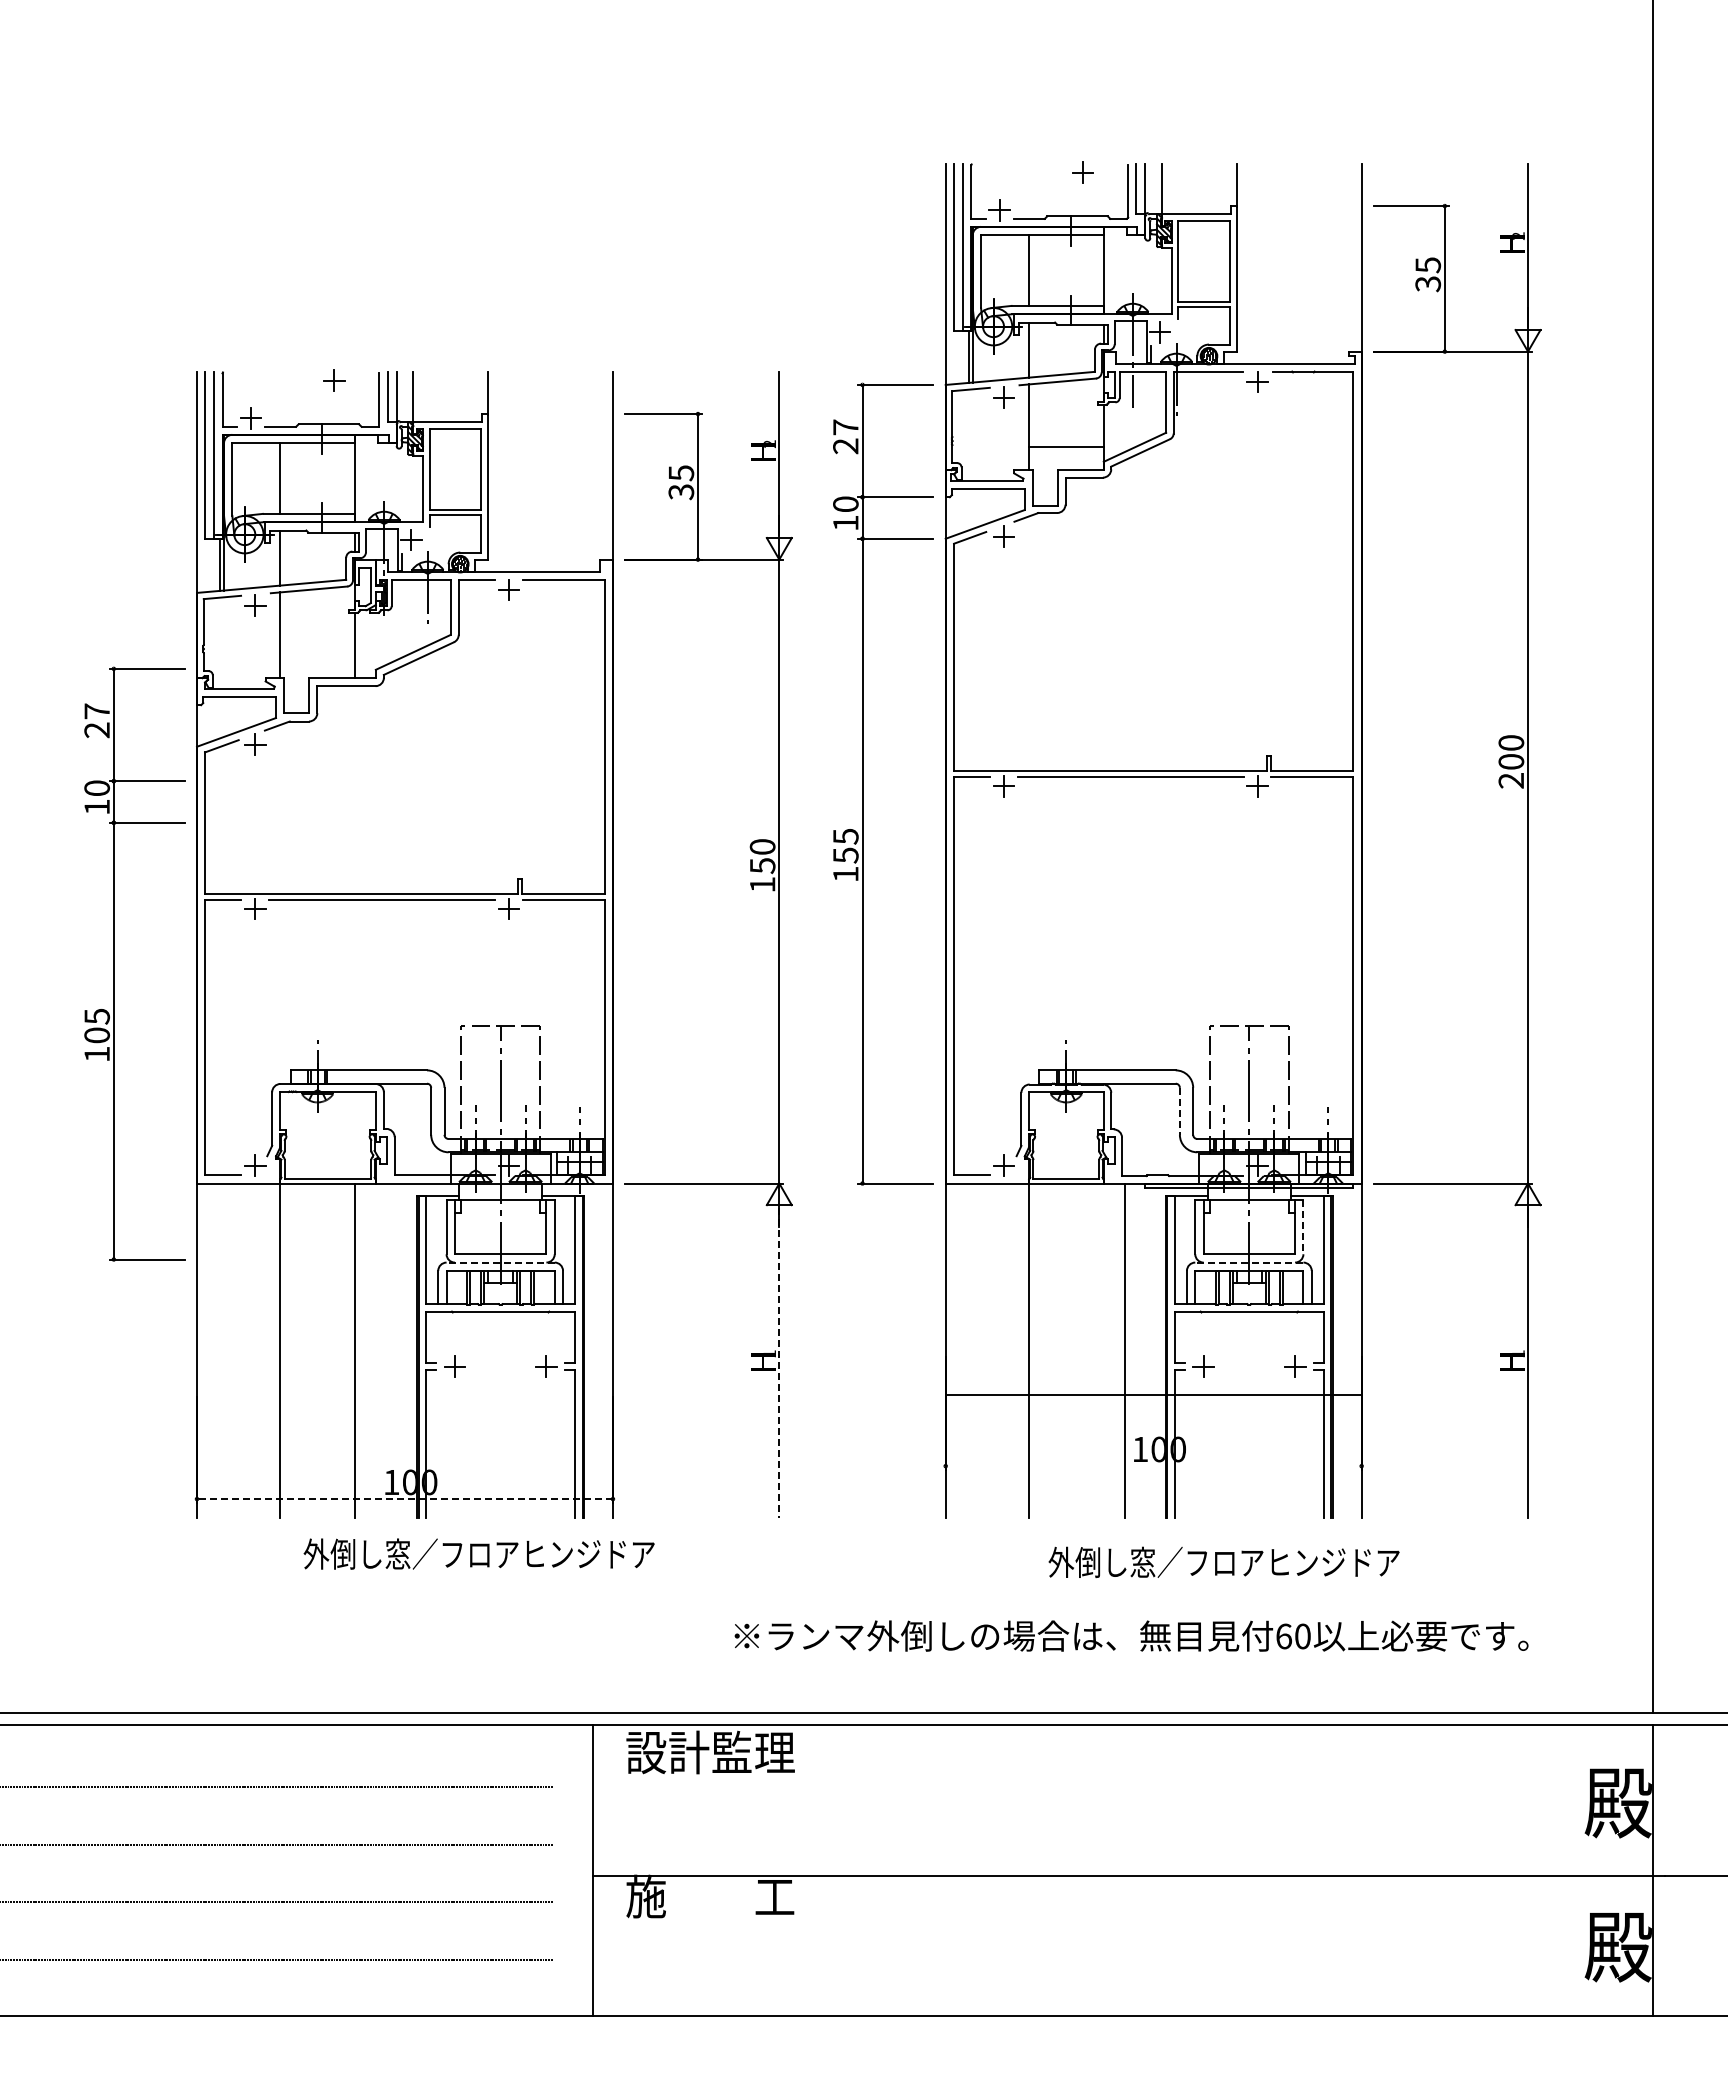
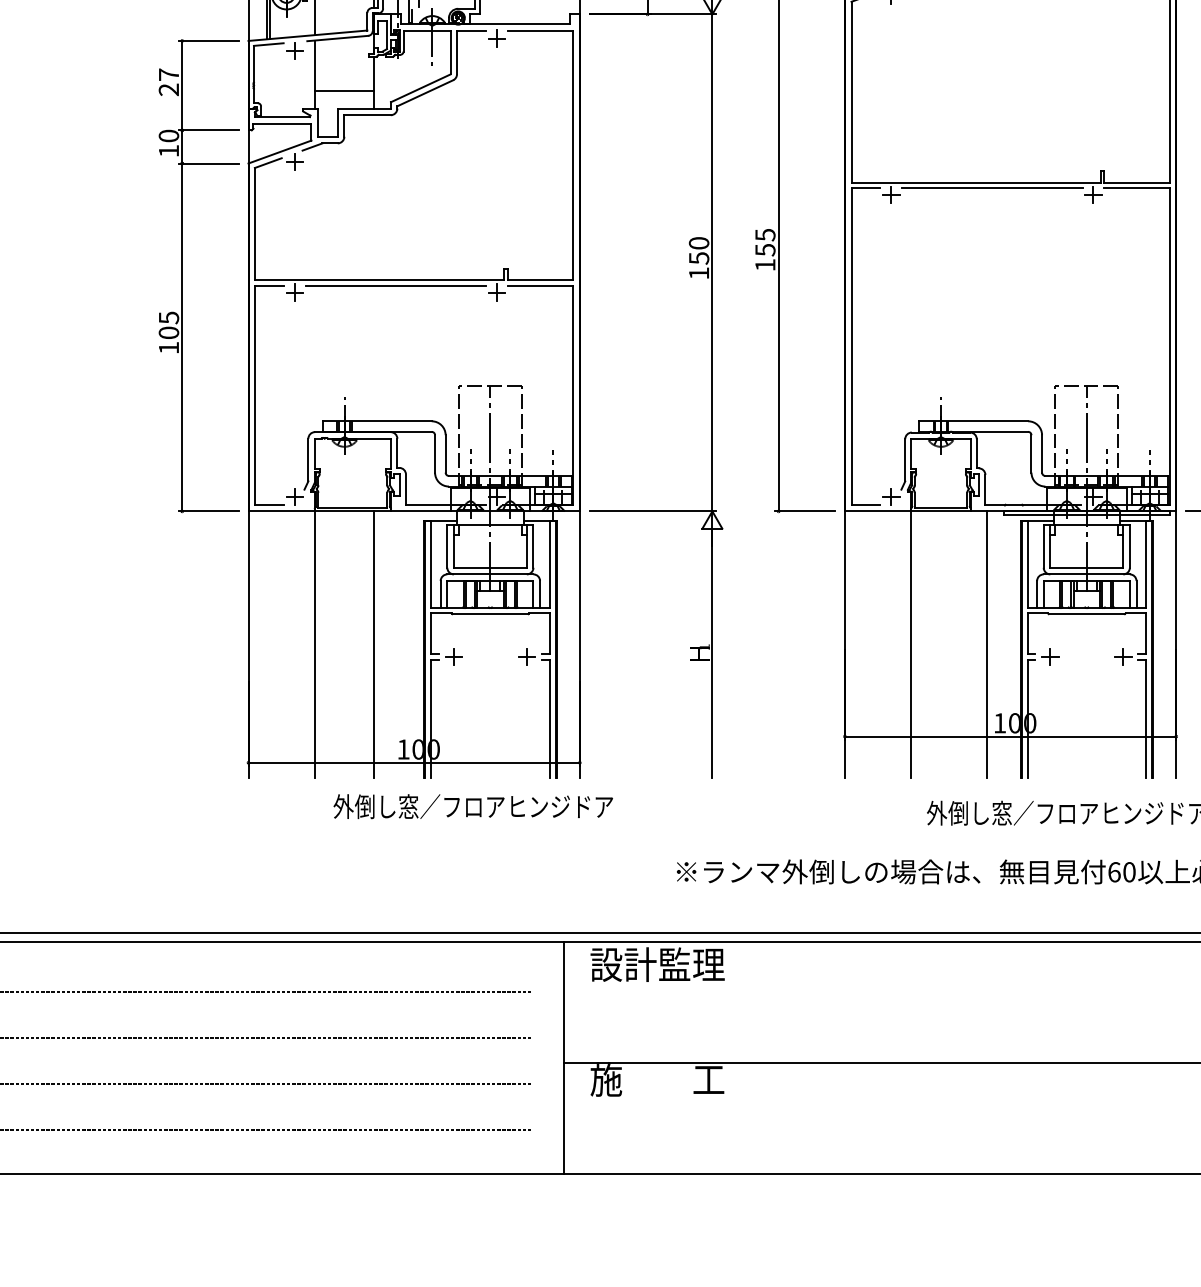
line: (317, 655) -> (344, 90), added
part: (114, 963) -> (182, 275), moved
line: (1179, 1111) -> (1031, 454), dashed -> solid
line: (1303, 1227) -> (1129, 546), dashed -> solid
line: (500, 1262) -> (490, 574), dashed -> solid
line: (1248, 1262) -> (1086, 574), dashed -> solid
line: (779, 1363) -> (712, 654), dashed -> solid
line: (1153, 1395) -> (1010, 736), moved
line: (404, 1499) -> (413, 763), dashed -> solid

